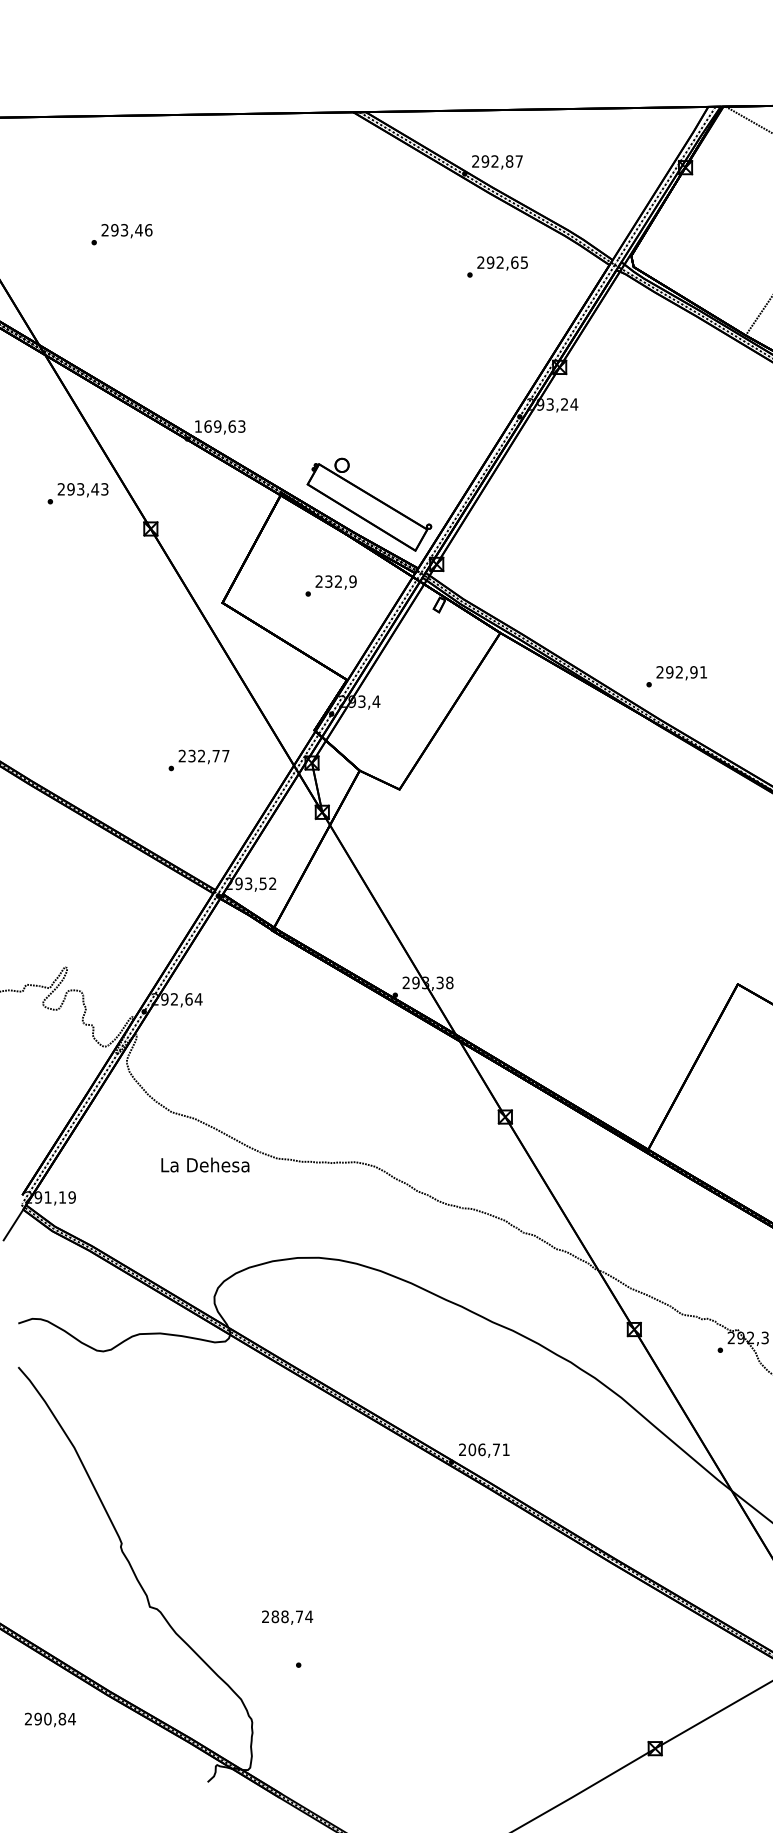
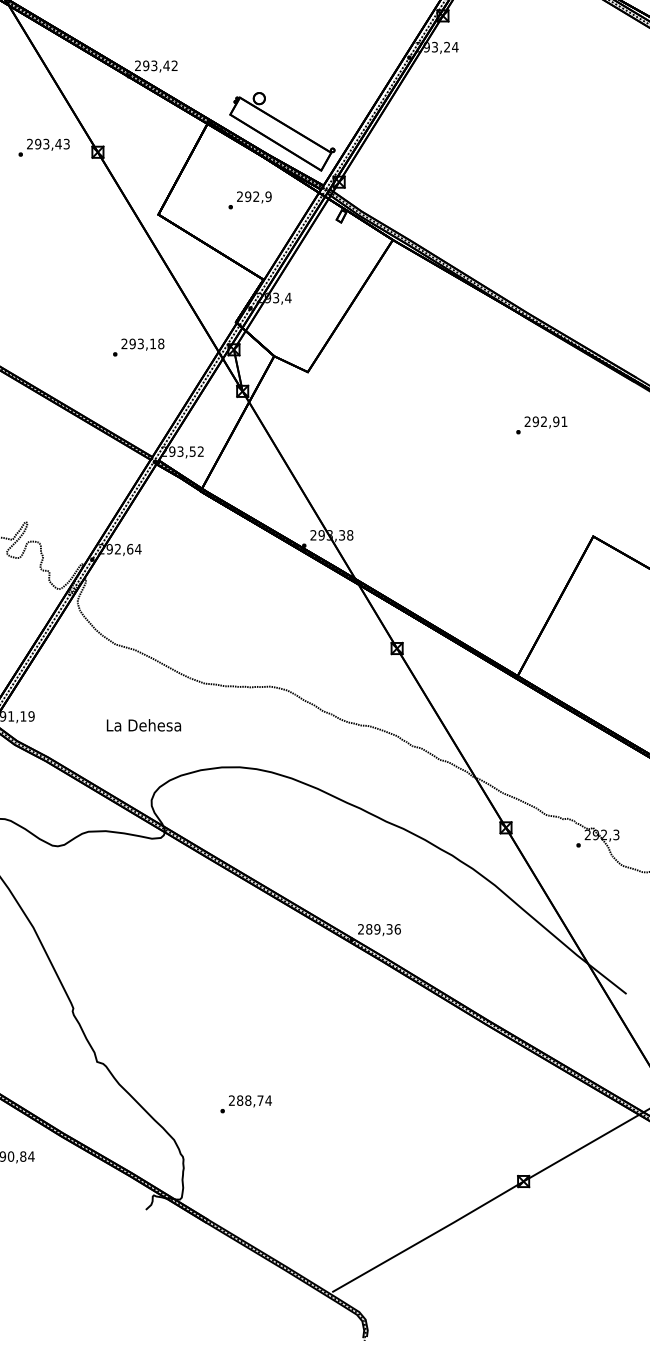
text: (219, 426) -> (155, 65), 169,63 -> 293,42
text: (77, 493) -> (43, 147), moved
text: (328, 581) -> (247, 196), 232,9 -> 292,9
text: (676, 676) -> (541, 425), moved
text: (208, 755) -> (146, 343), 232,77 -> 293,18
text: (205, 1164) -> (144, 724), moved
text: (488, 1449) -> (382, 929), 206,71 -> 289,36
text: (287, 1617) -> (250, 1101), moved

